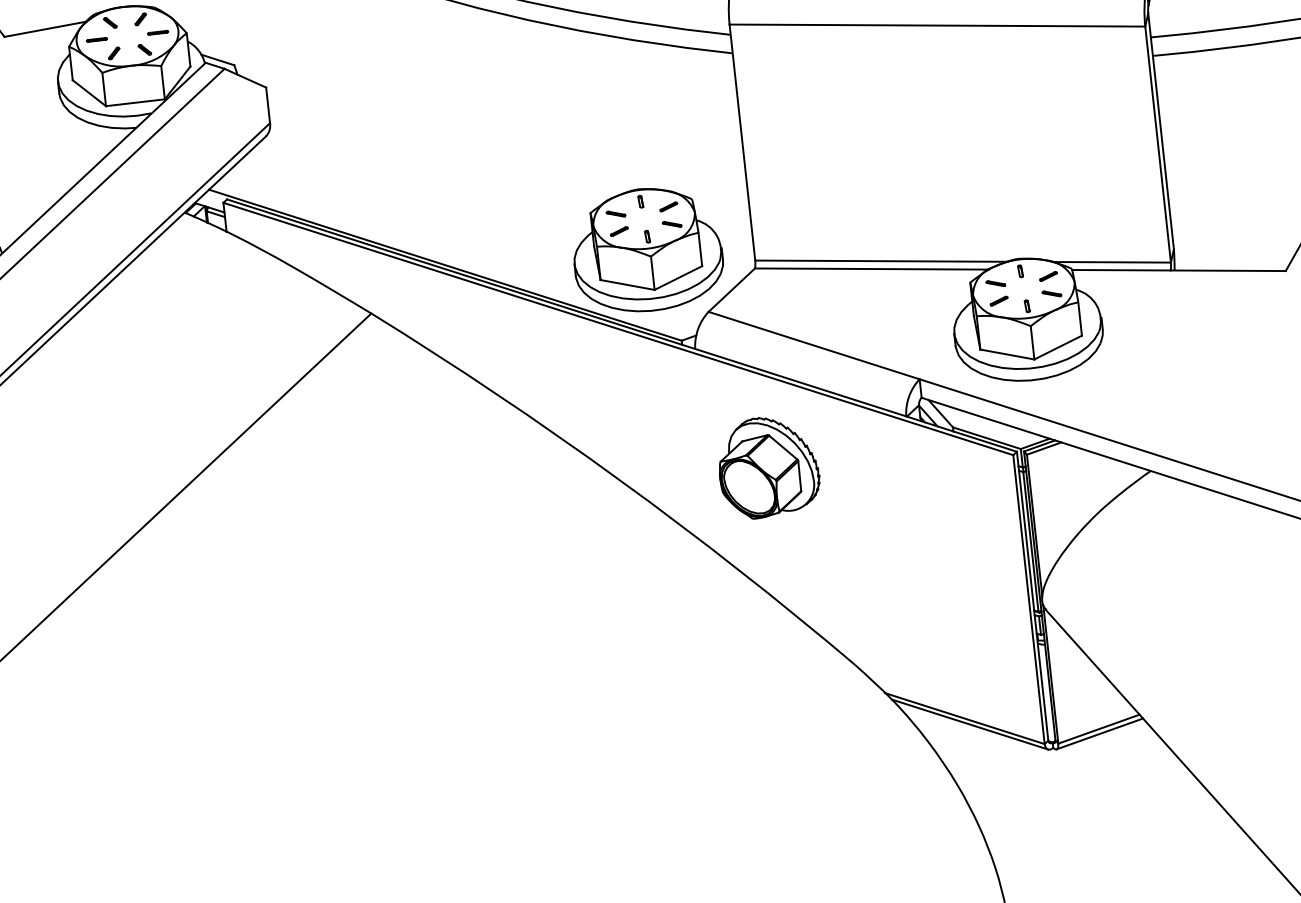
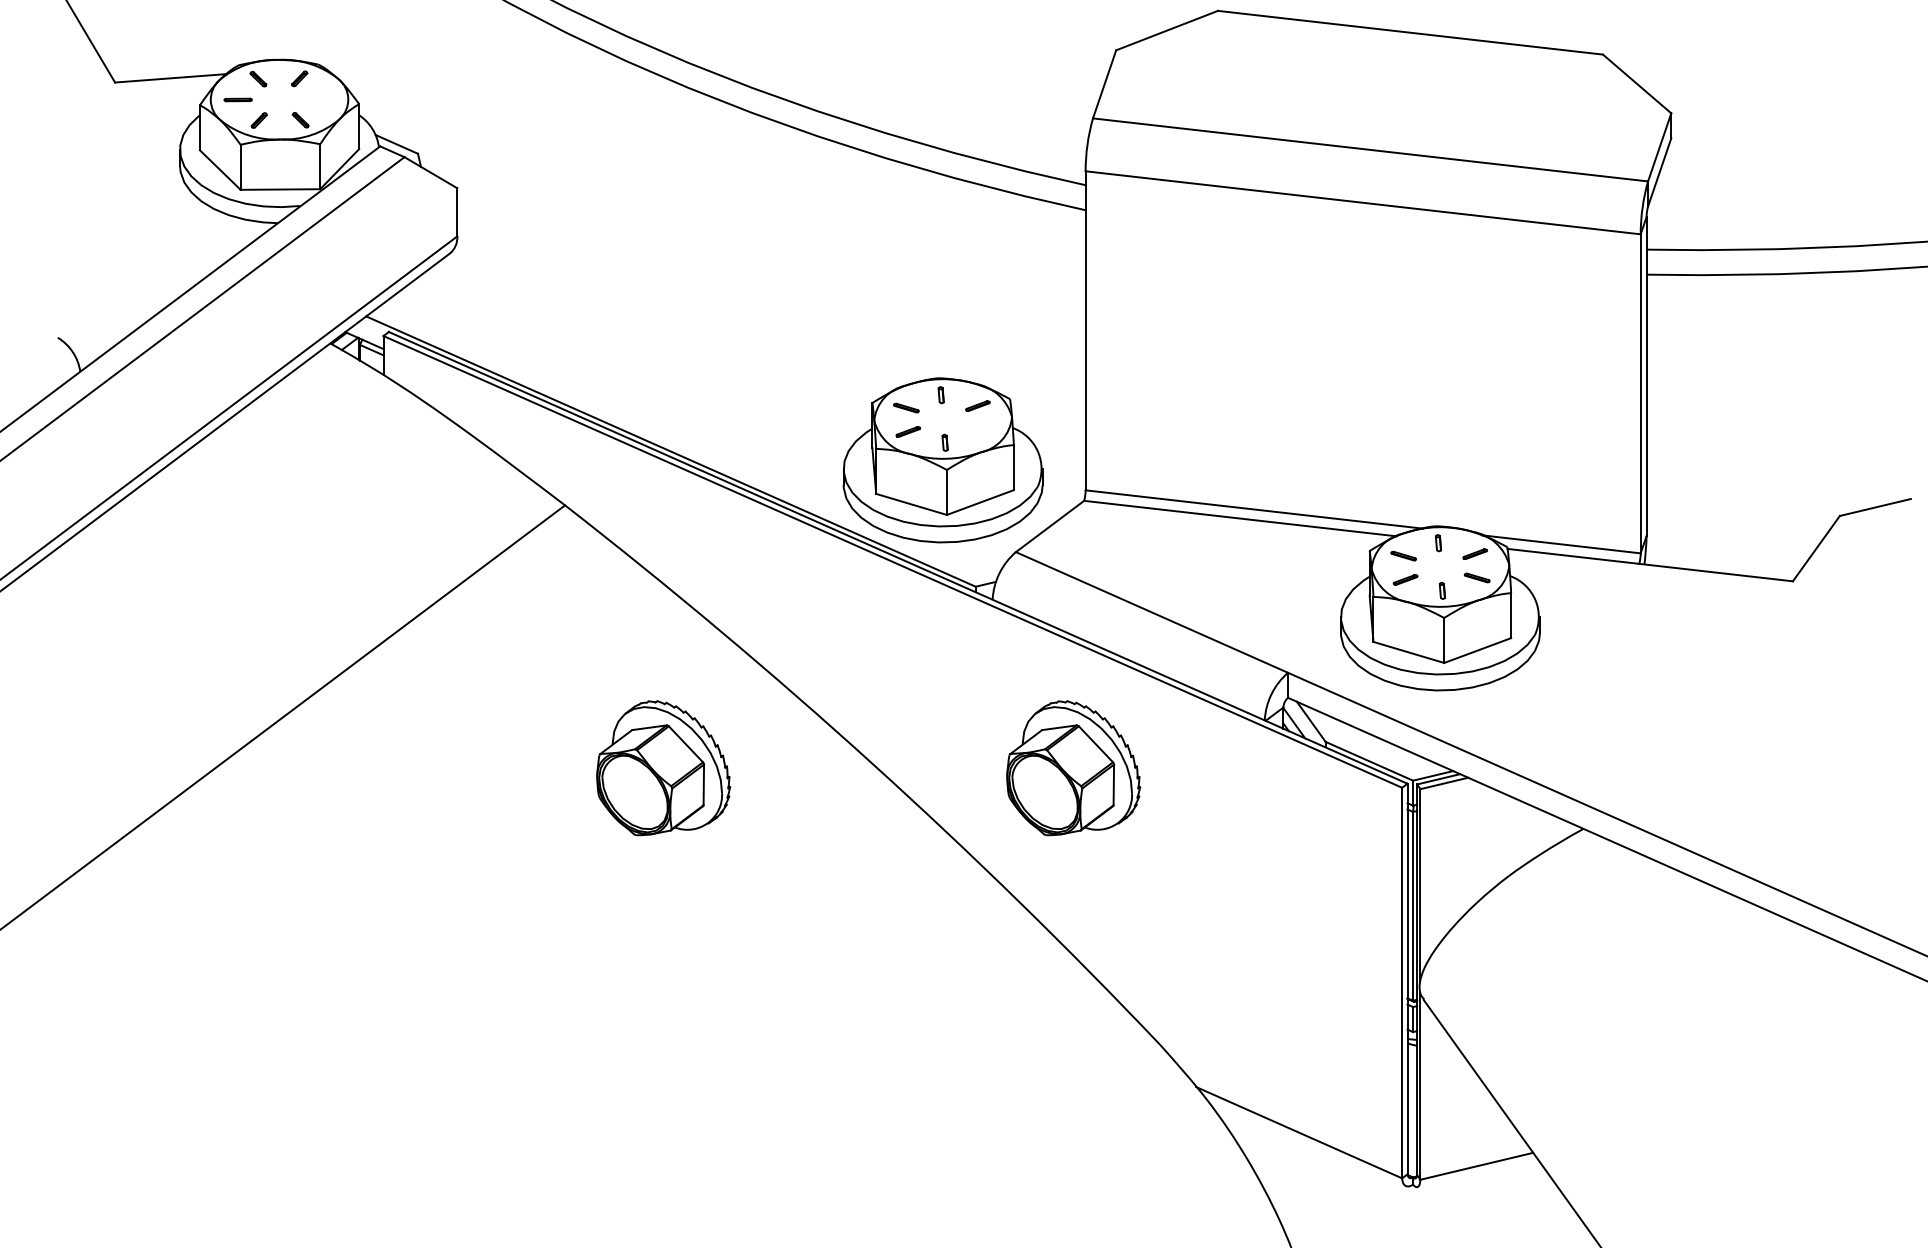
line: (157, 32) -> (320, 99), removed
part: (671, 224) -> (979, 429), removed
part: (465, 500) -> (663, 768), added
line: (970, 724) -> (1305, 1141), removed
line: (1099, 733) -> (1477, 1172), removed

